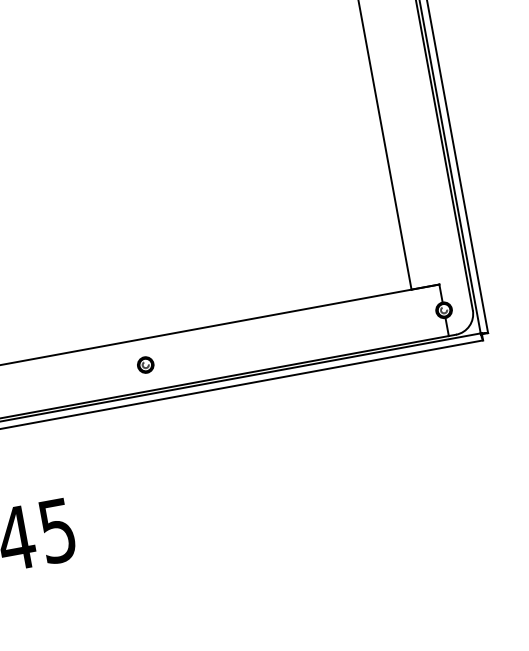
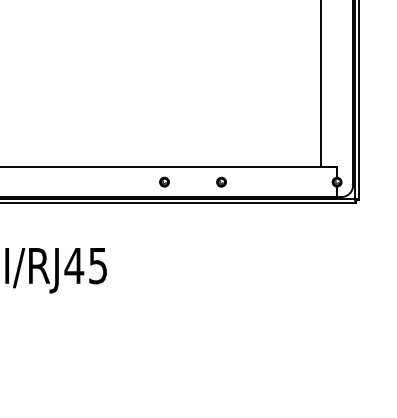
part: (244, 345) -> (221, 181), added

